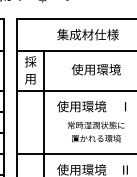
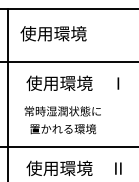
text: (95, 69) -> (52, 33), moved
text: (95, 131) -> (61, 119), moved

